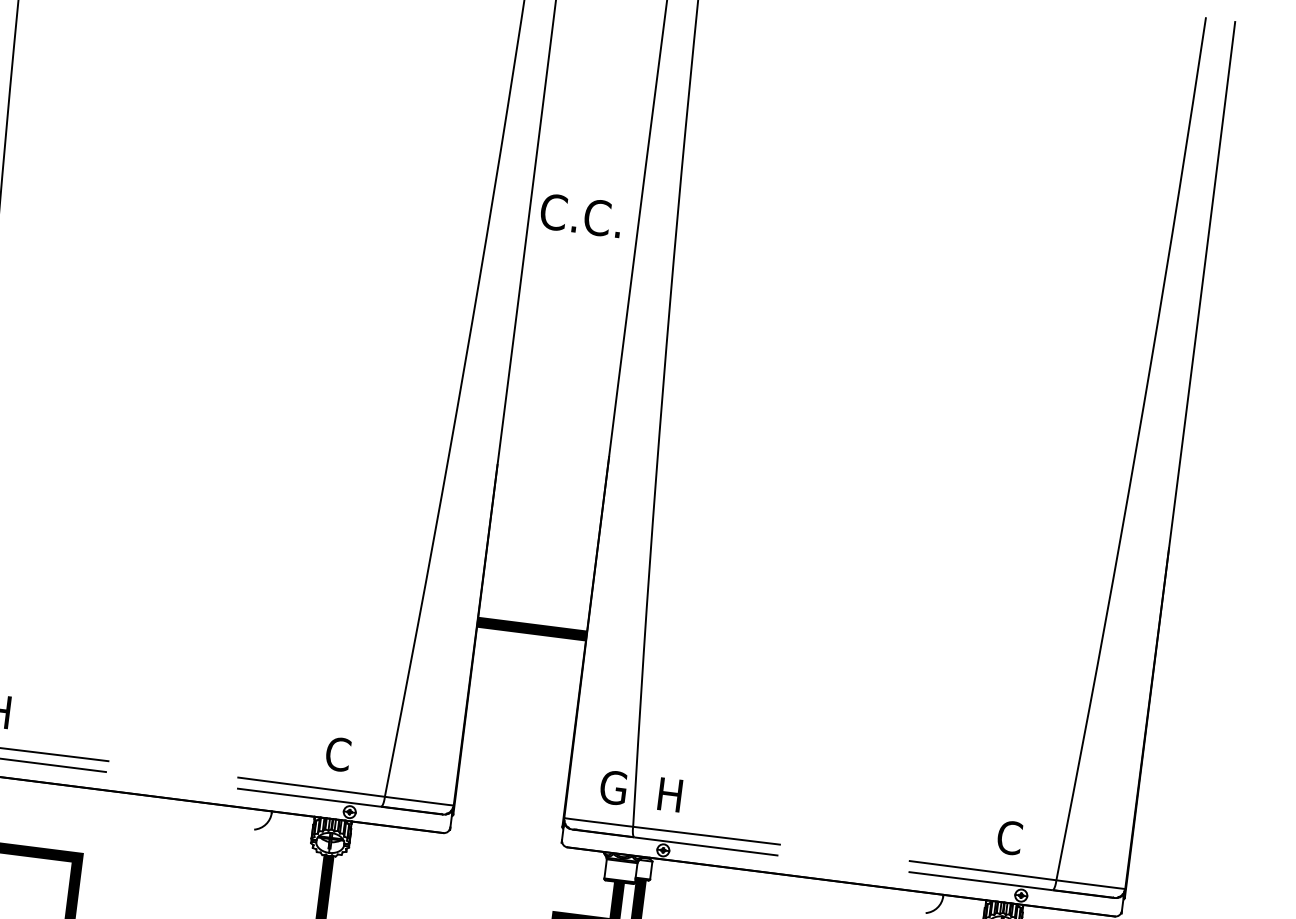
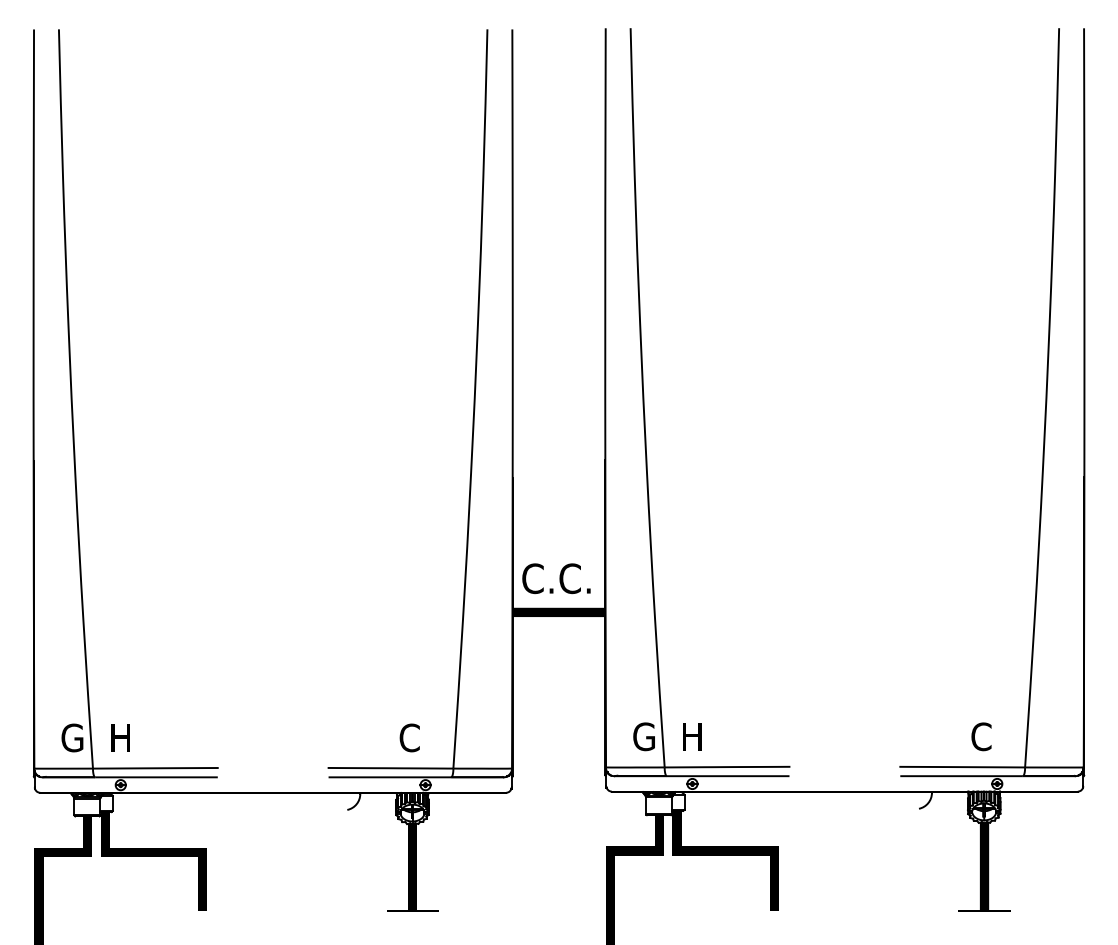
text: (581, 215) -> (556, 578), moved

